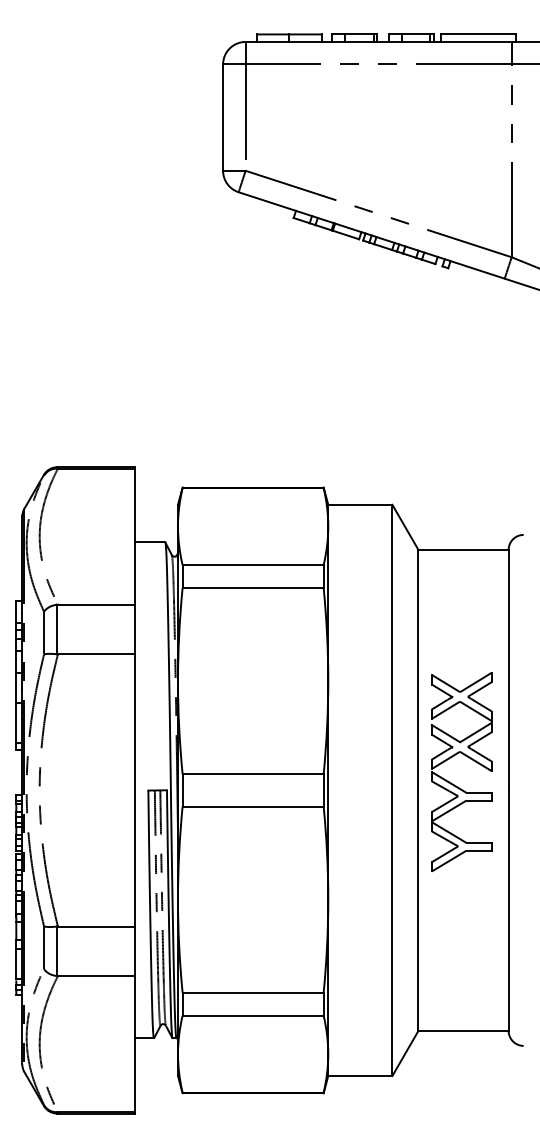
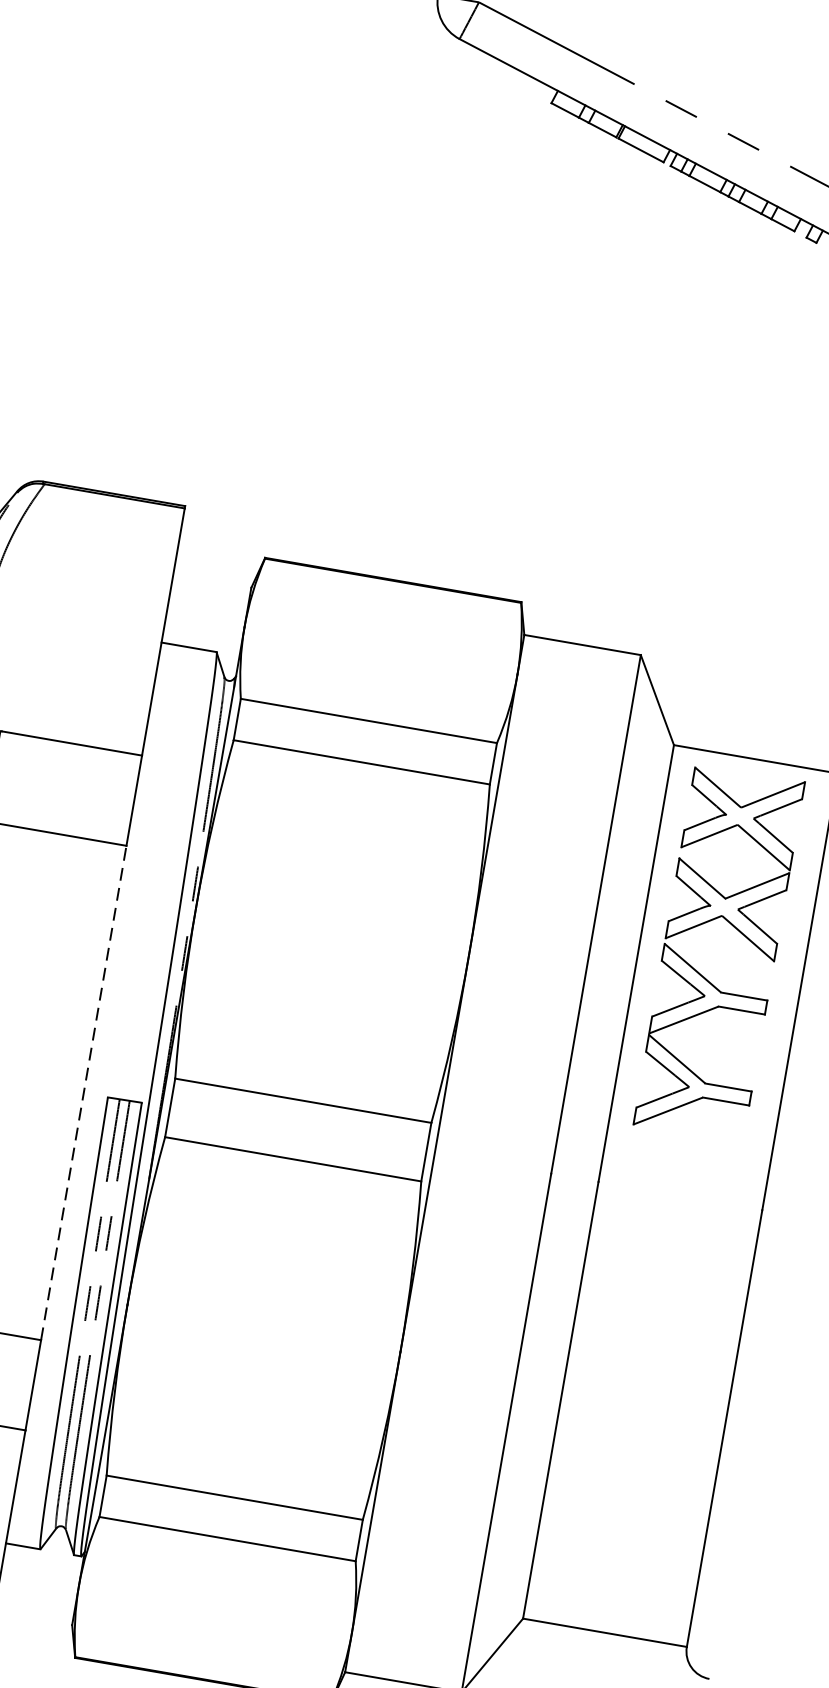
part: (468, 758) -> (735, 930), moved
line: (135, 789) -> (84, 1091), solid -> dashed

